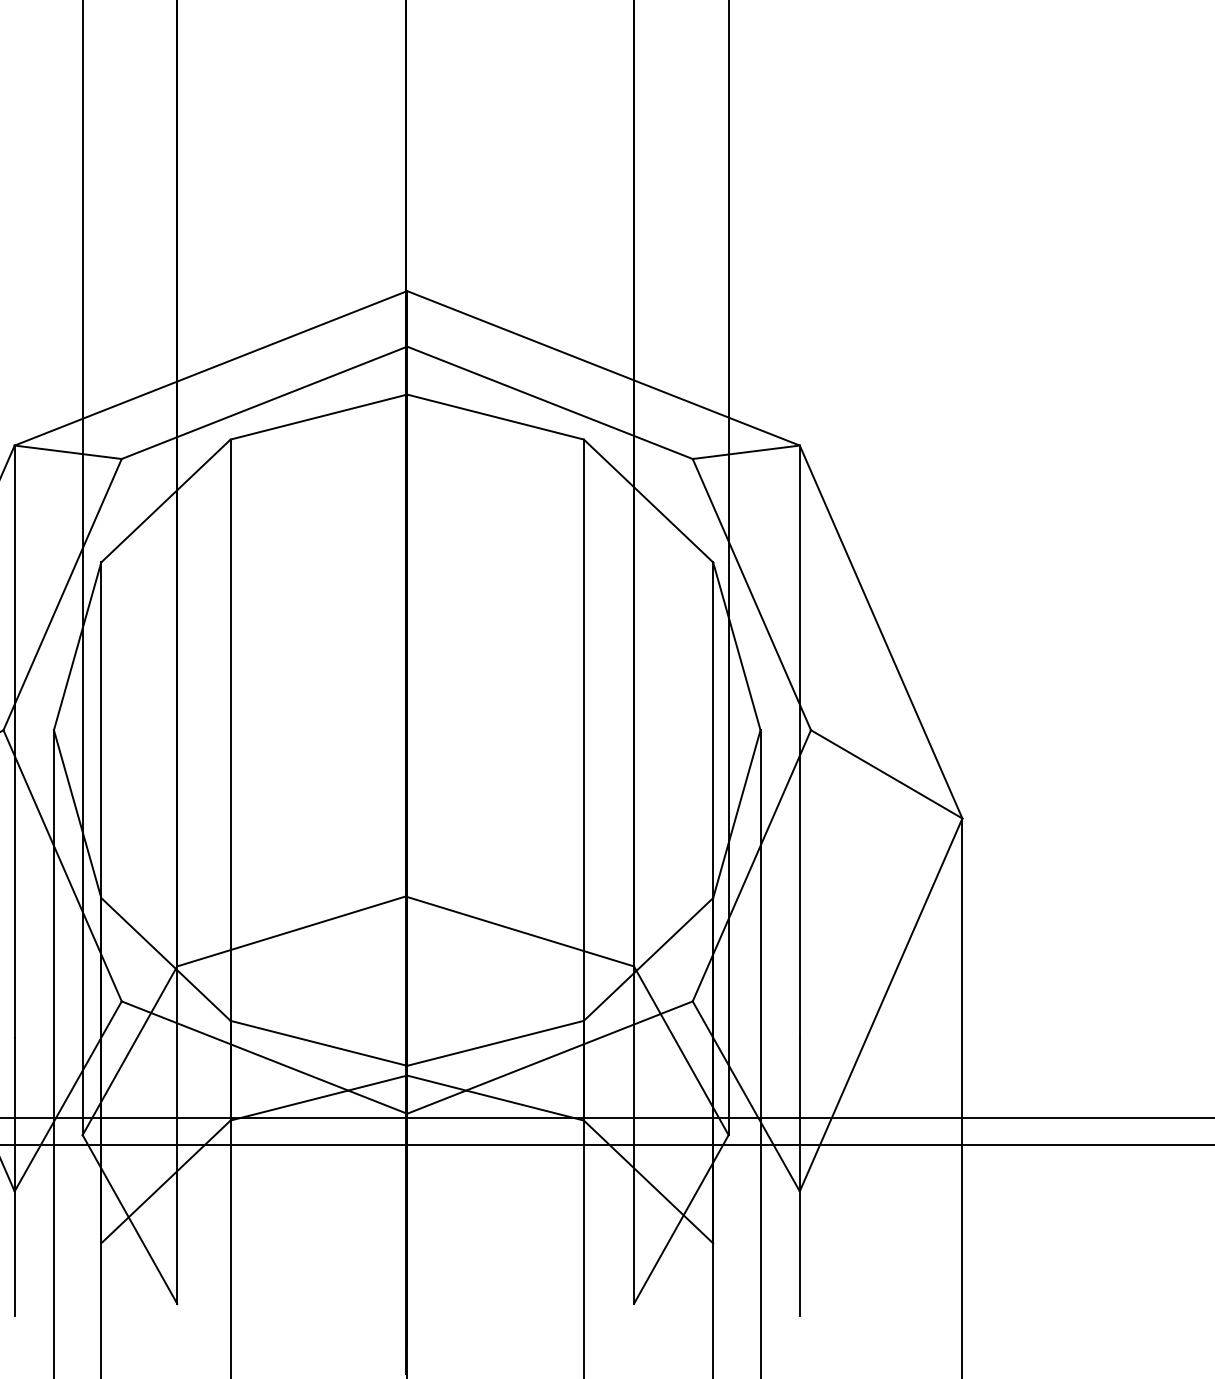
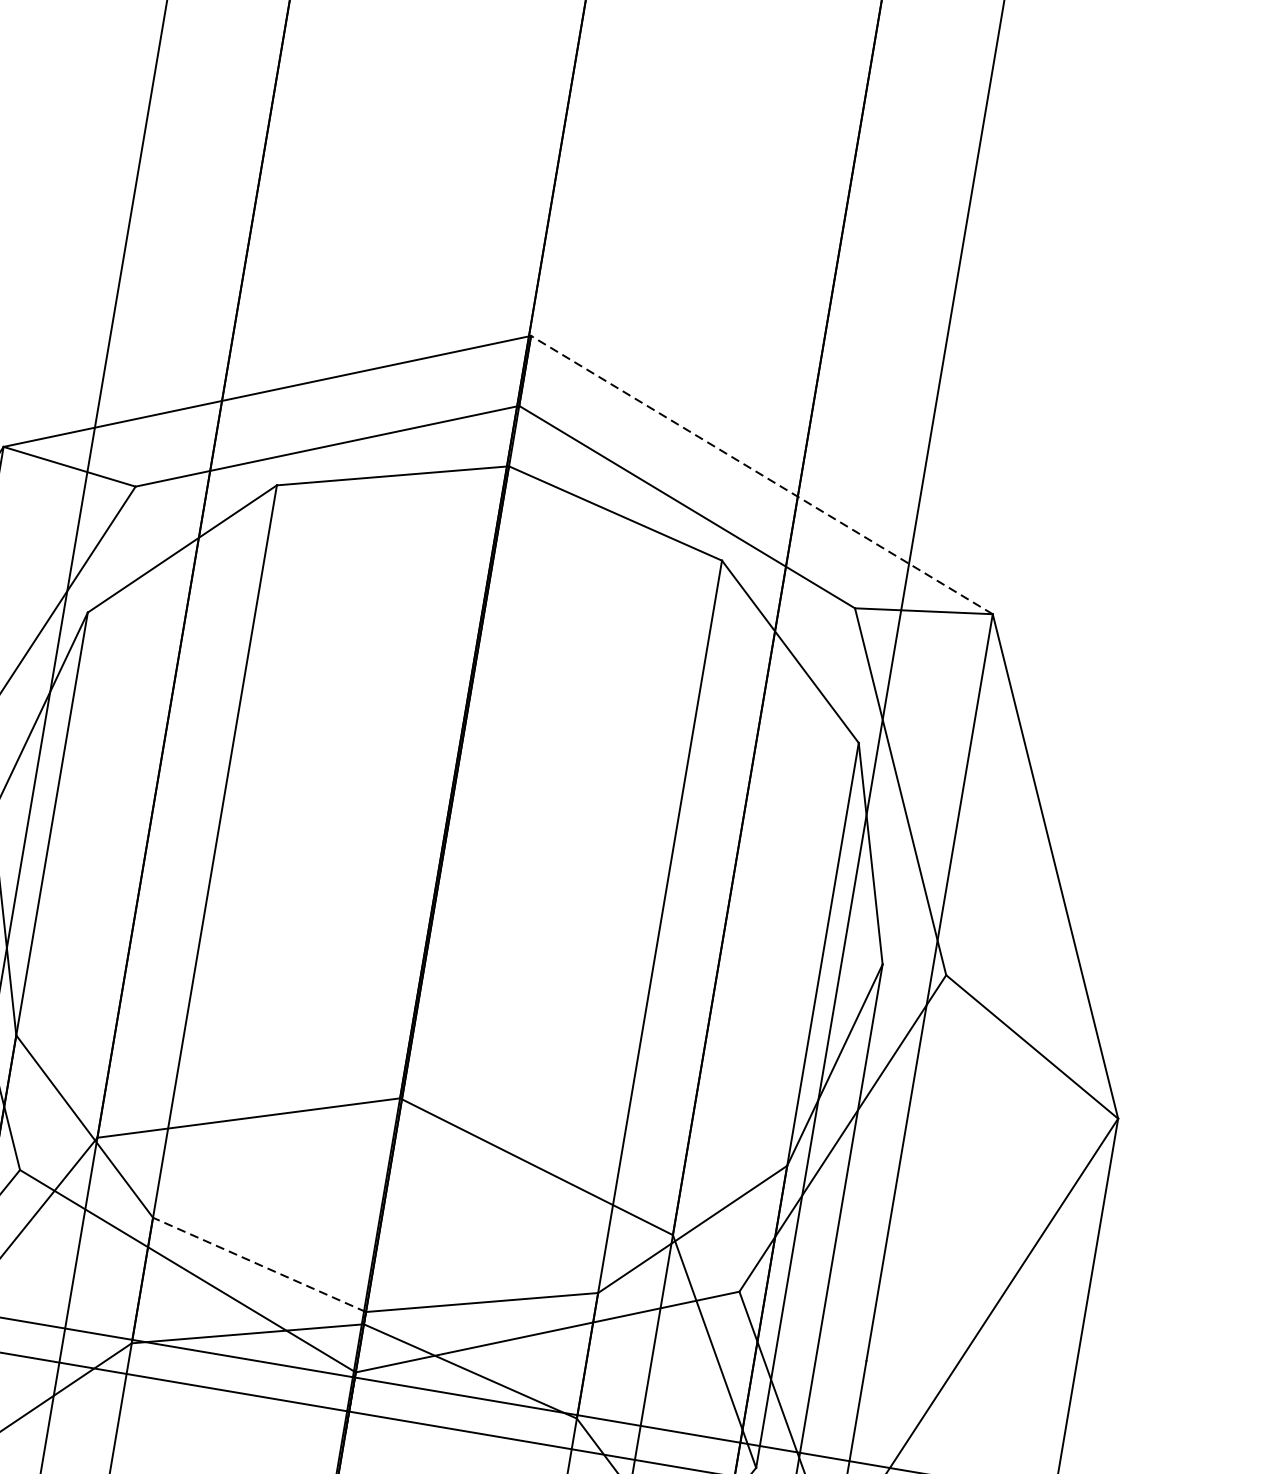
line: (603, 368) -> (761, 475), solid -> dashed
line: (318, 1043) -> (258, 1264), solid -> dashed

